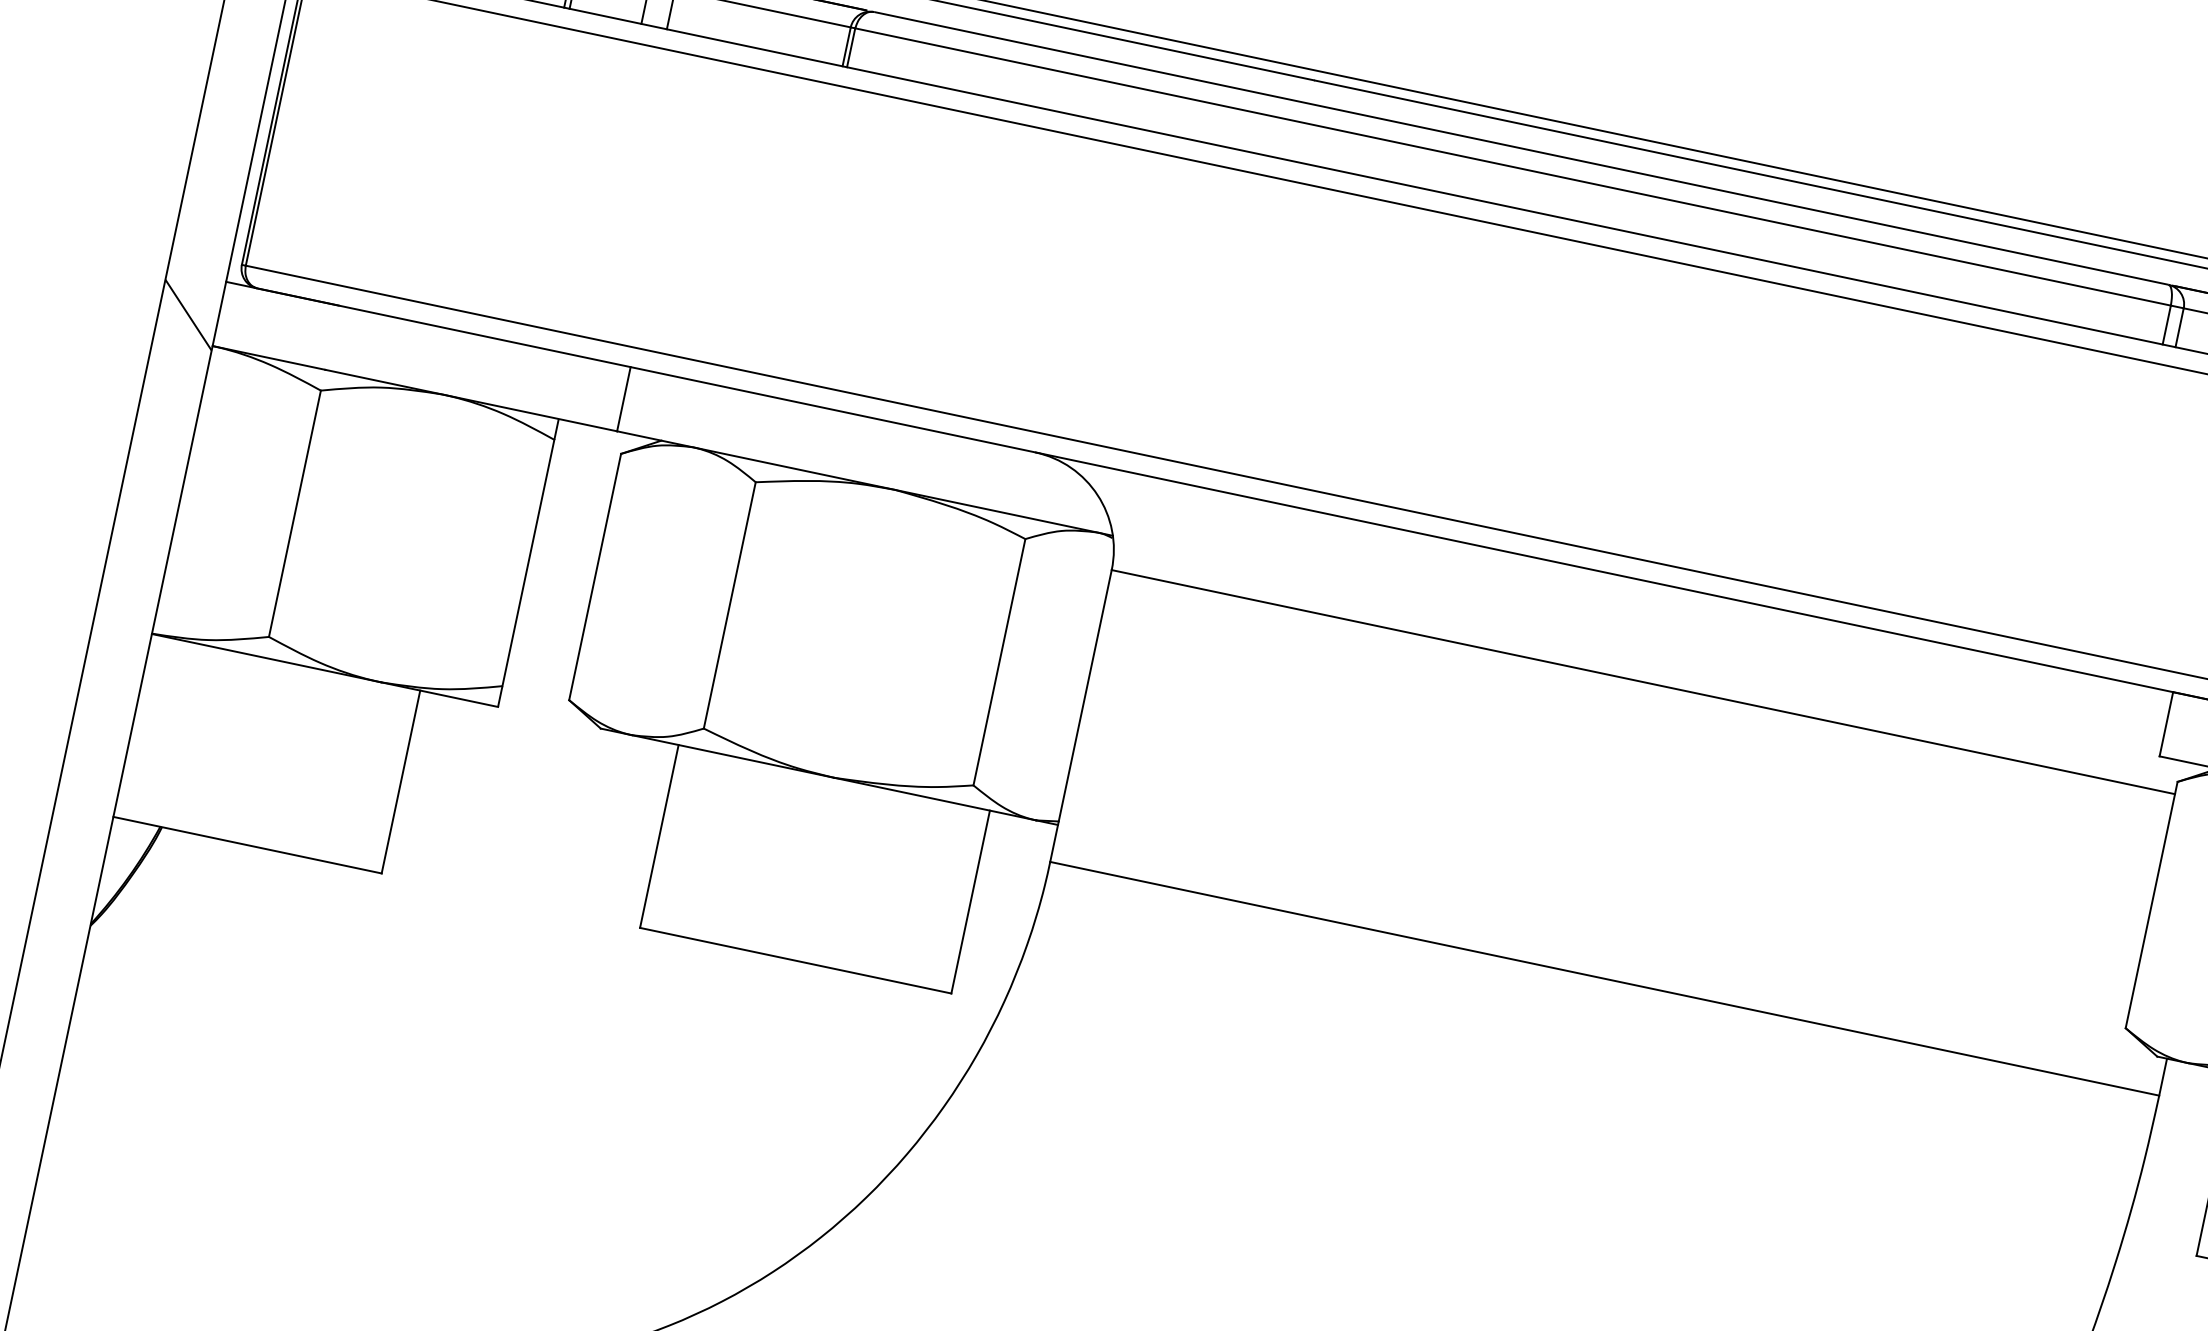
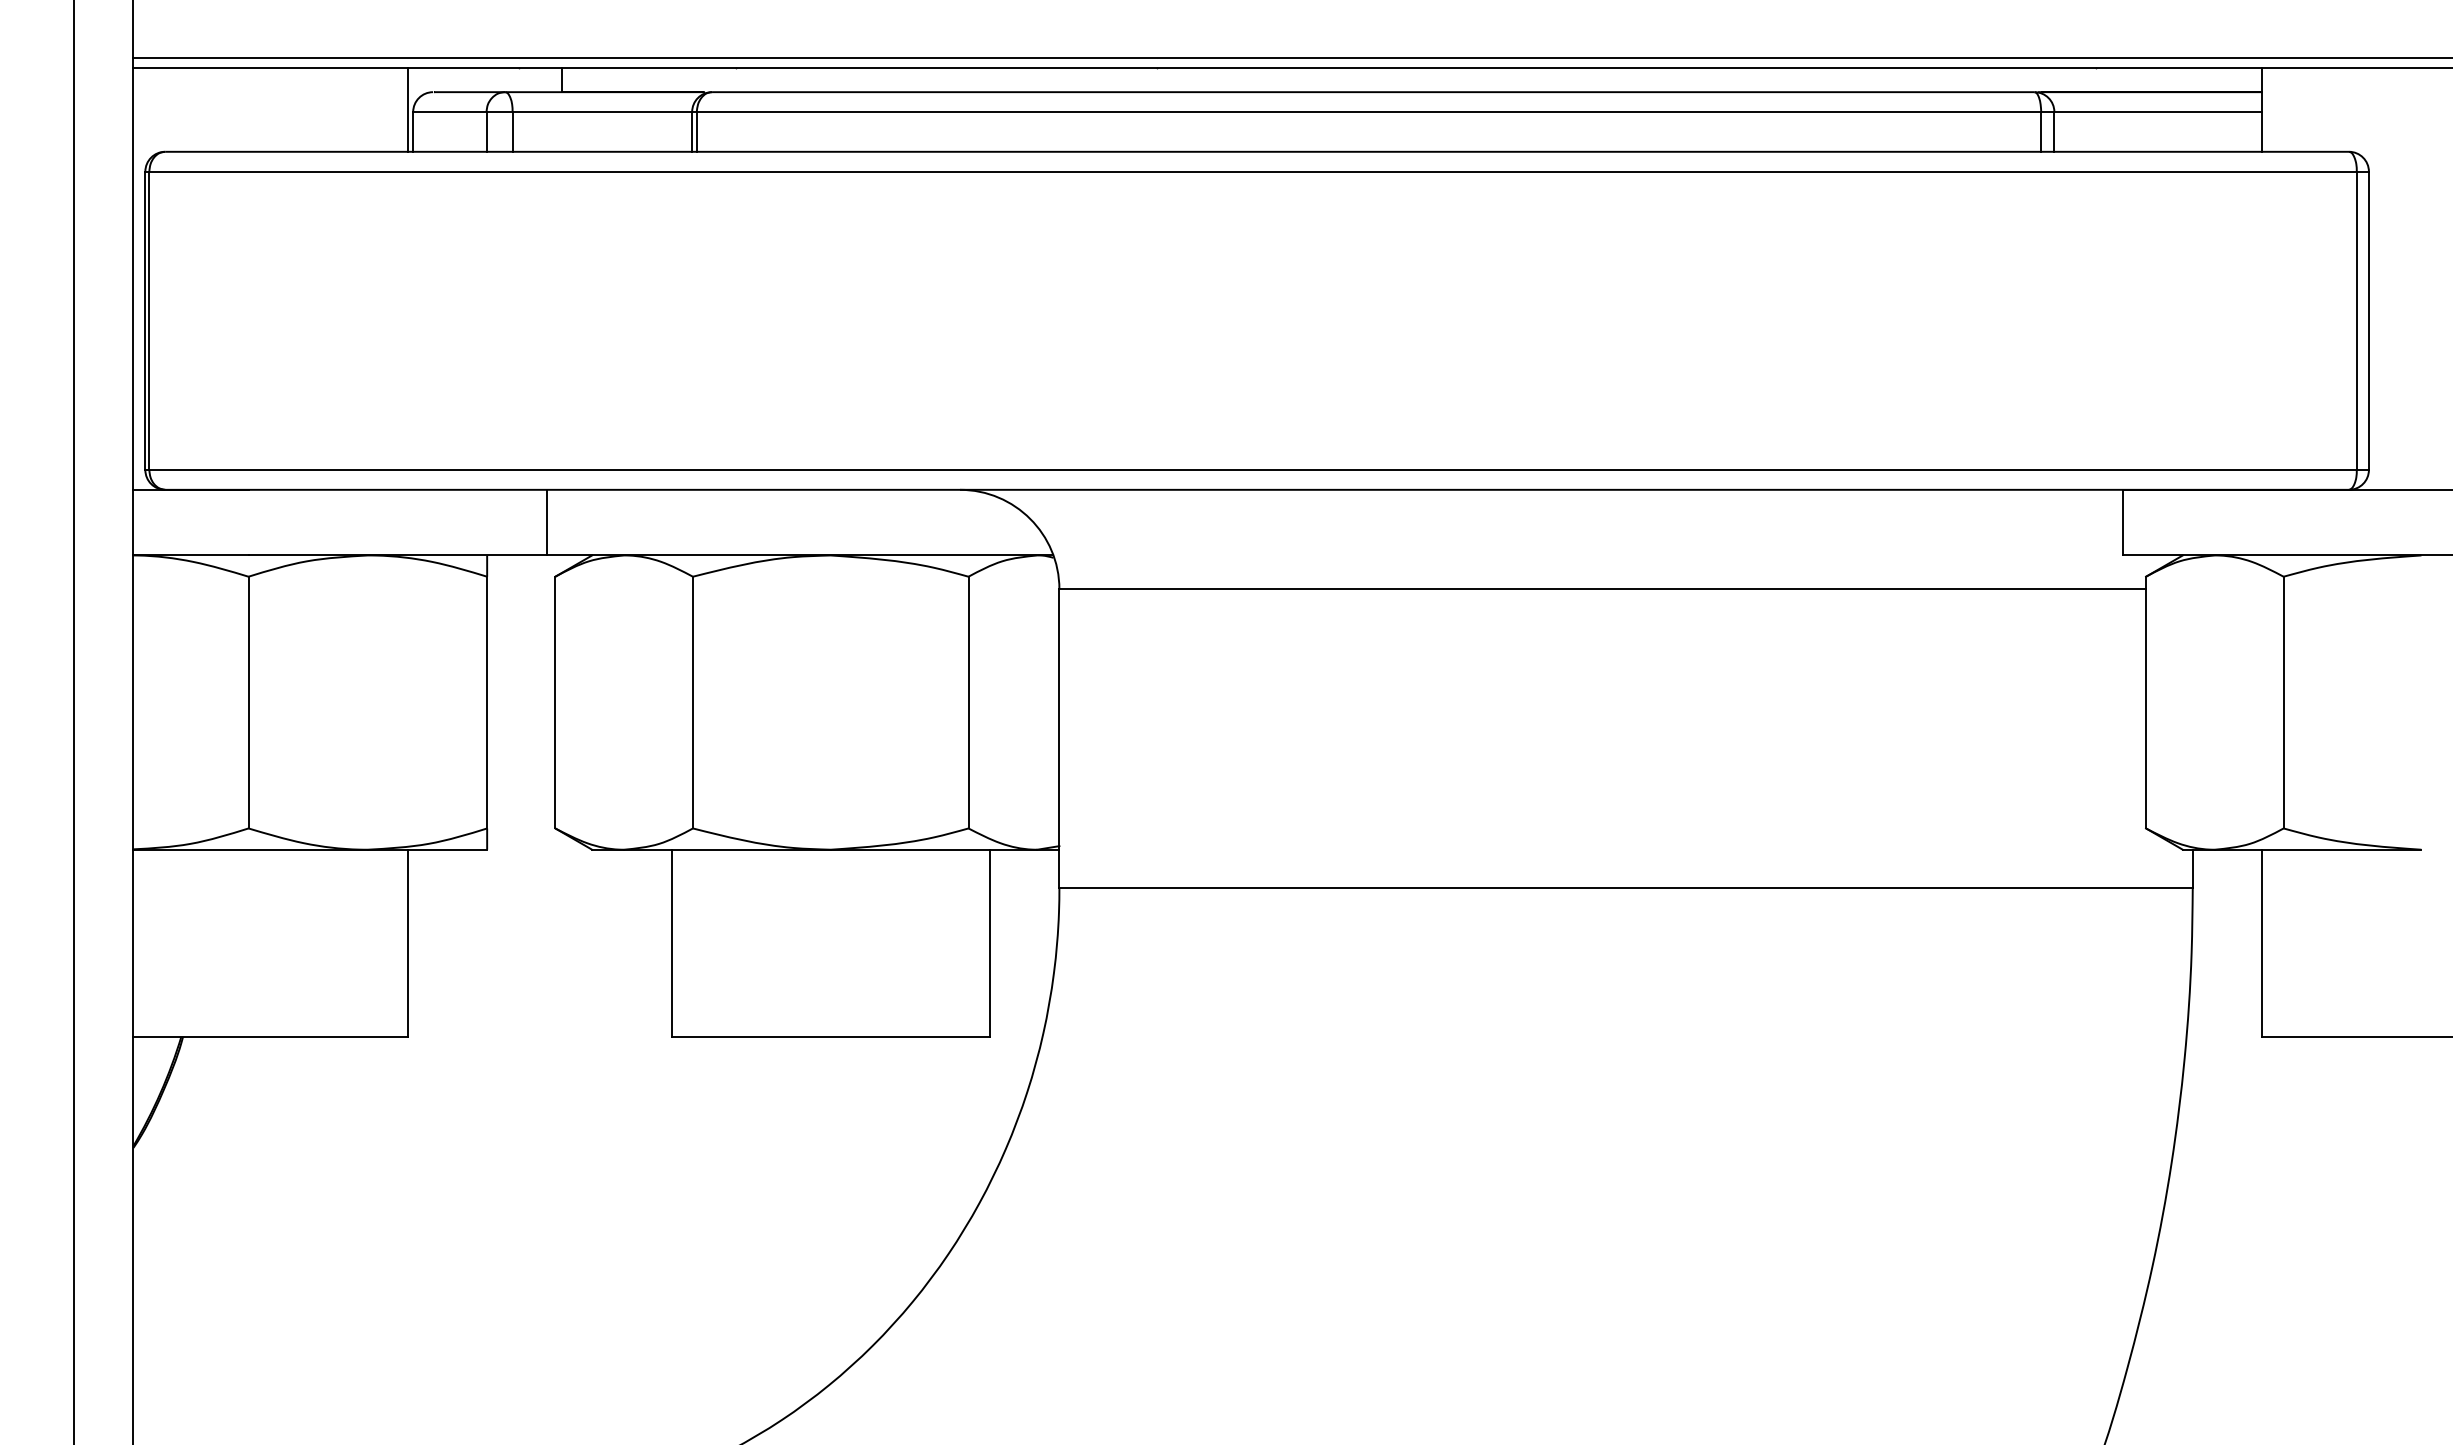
hatch: (188, 315) -> (103, 530), removed

